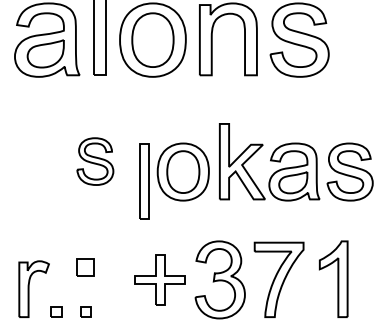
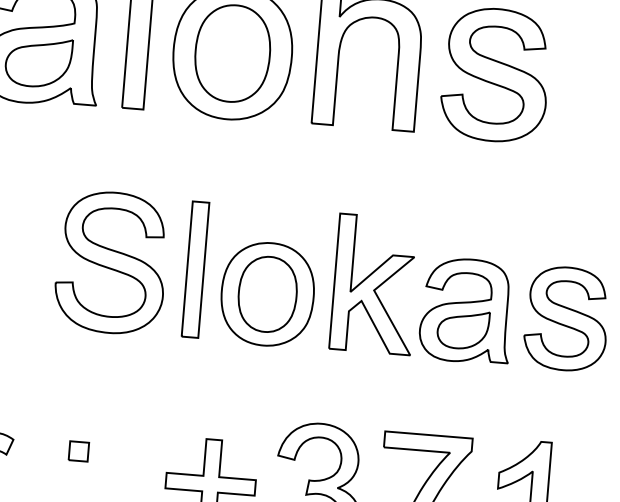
part: (95, 161) -> (111, 262), size x1.67
part: (144, 181) -> (196, 269), moved
part: (85, 267) -> (78, 450), size x0.62

